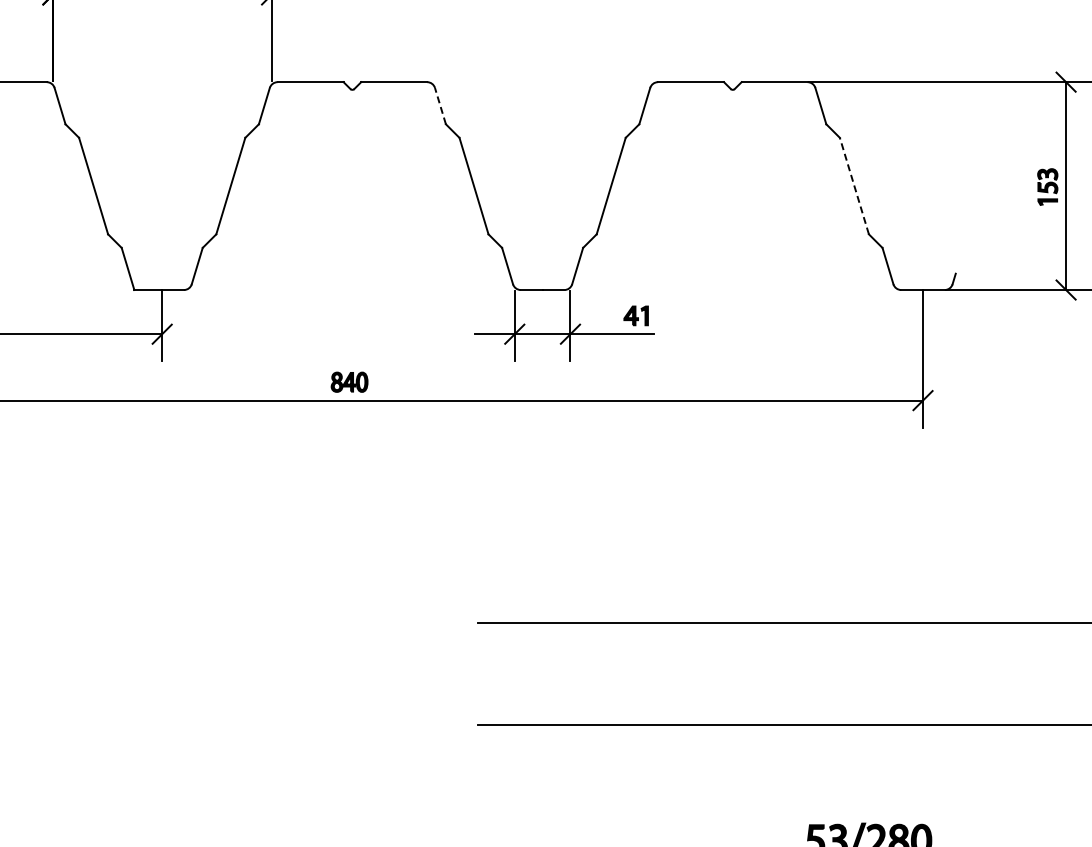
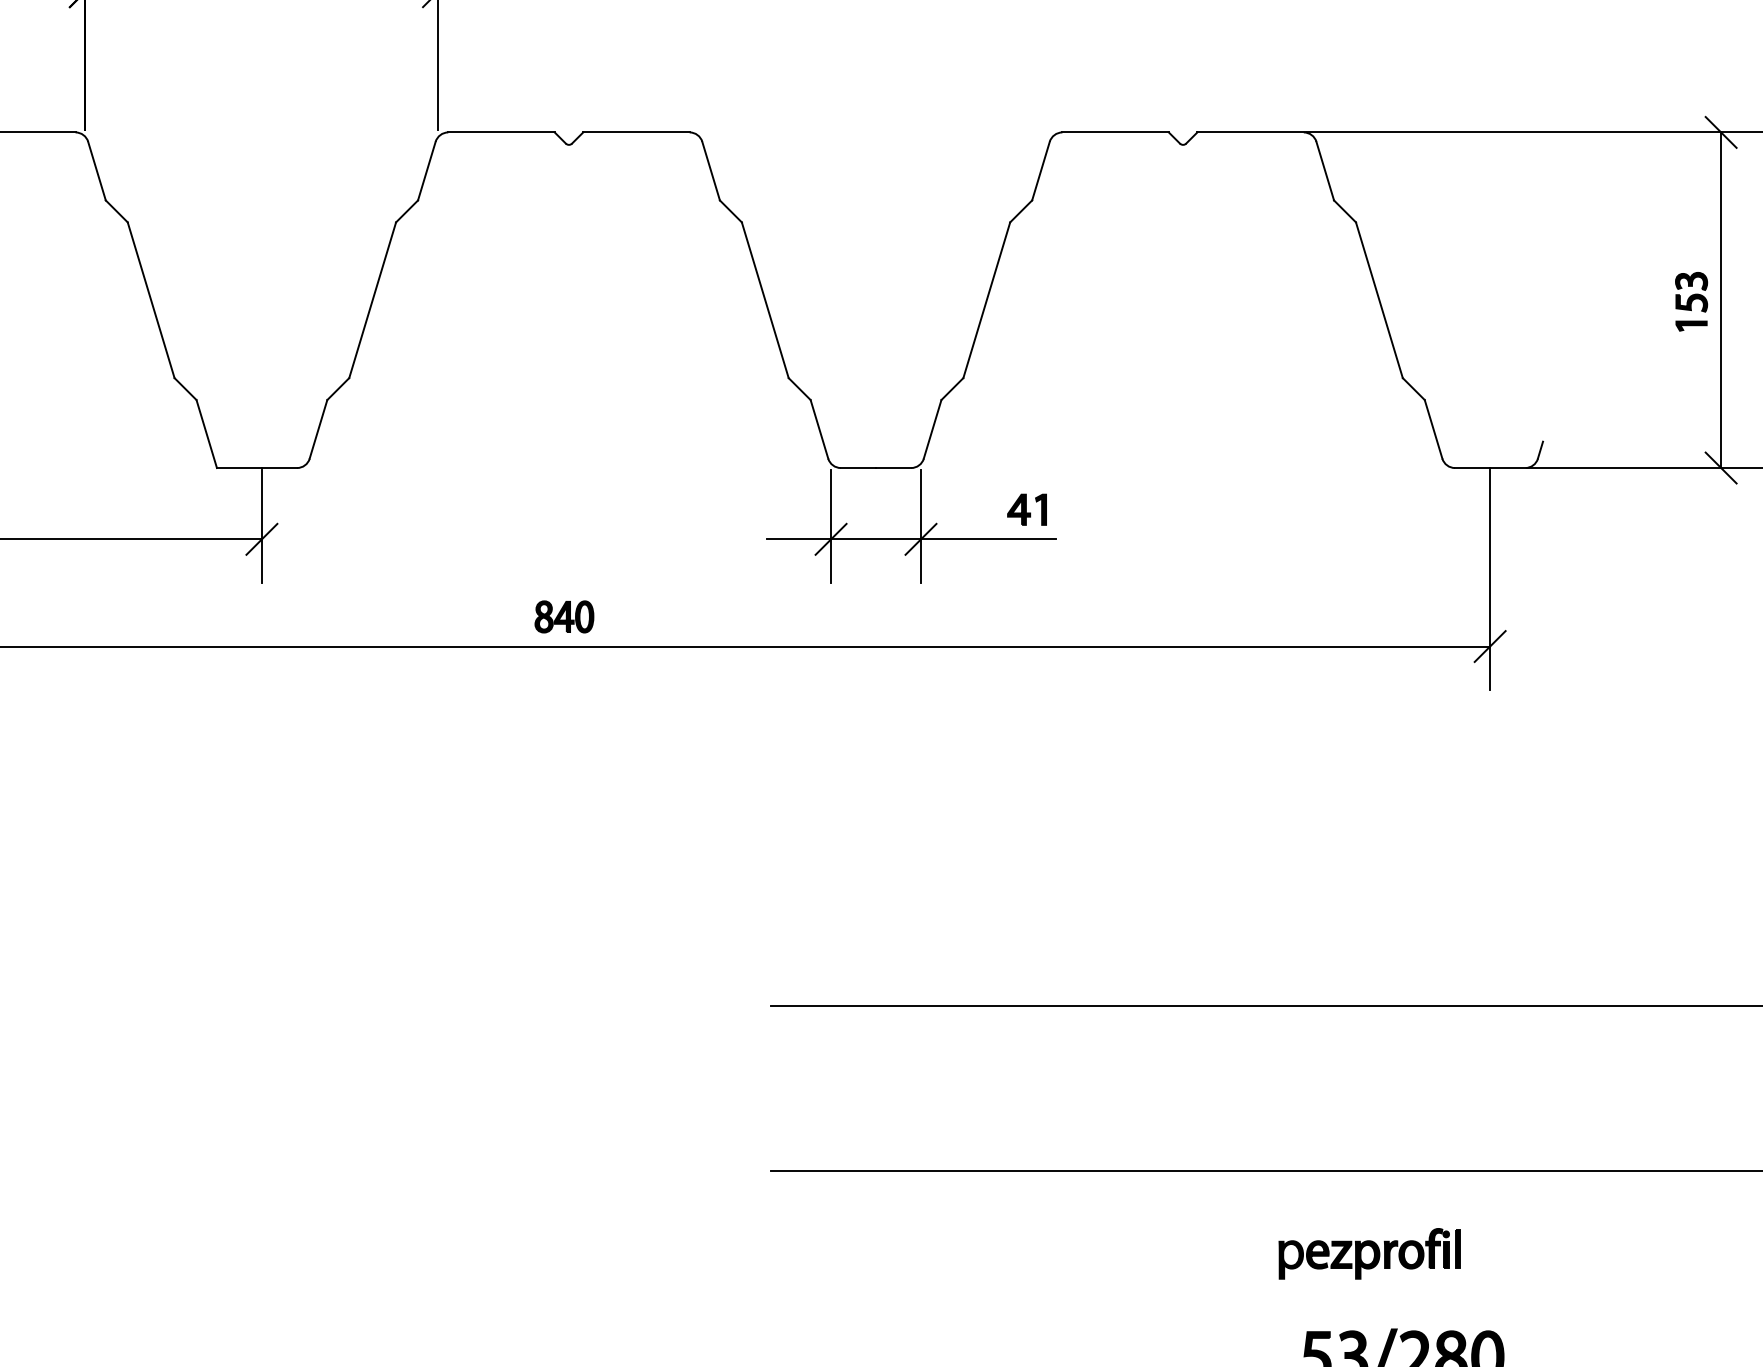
line: (440, 106) -> (711, 171), dashed -> solid
line: (854, 185) -> (1379, 299), dashed -> solid
part: (848, 776) -> (1369, 1253), added

